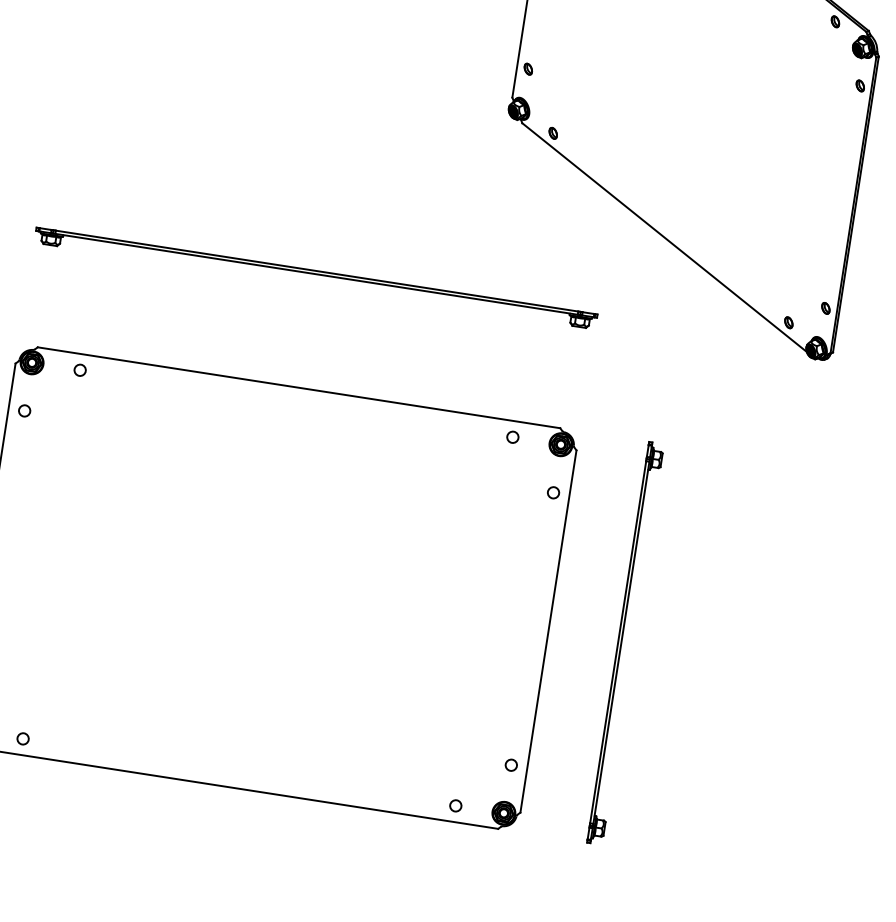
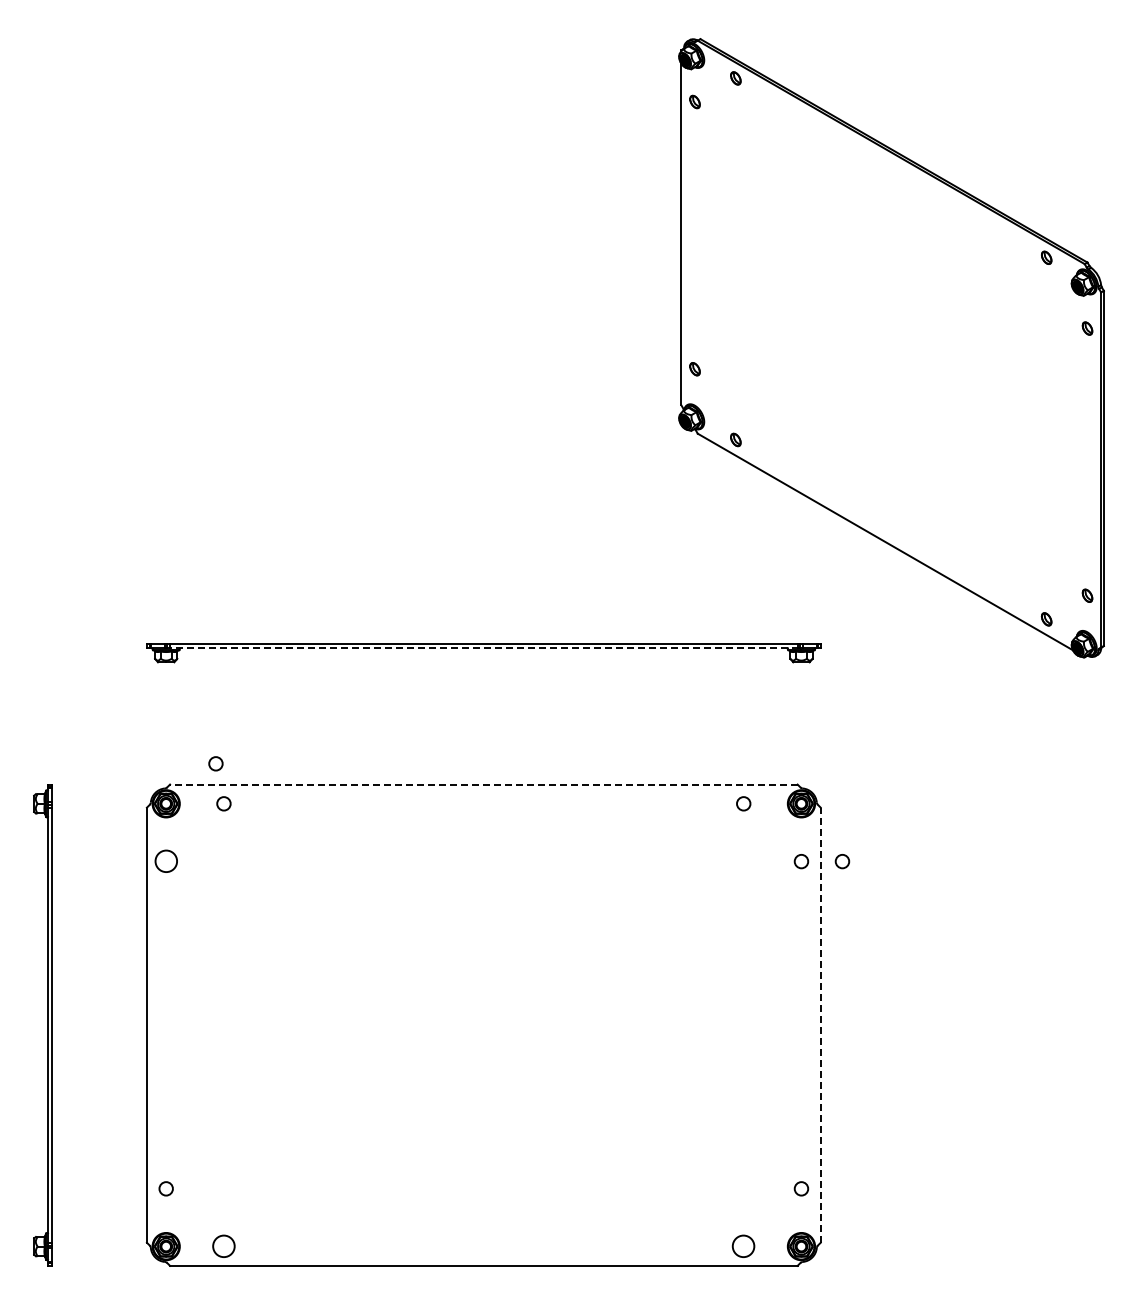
line: (317, 274) -> (484, 648), solid -> dashed
circle: (78, 335) -> (215, 763), added
line: (298, 387) -> (483, 784), solid -> dashed
circle: (24, 410) -> (165, 861), size x1.6
circle: (587, 498) -> (842, 861), added
line: (548, 631) -> (820, 1025), solid -> dashed
part: (625, 643) -> (913, 1025), removed
circle: (22, 738) -> (223, 1246), size x1.6
circle: (455, 805) -> (743, 1246), size x1.6

